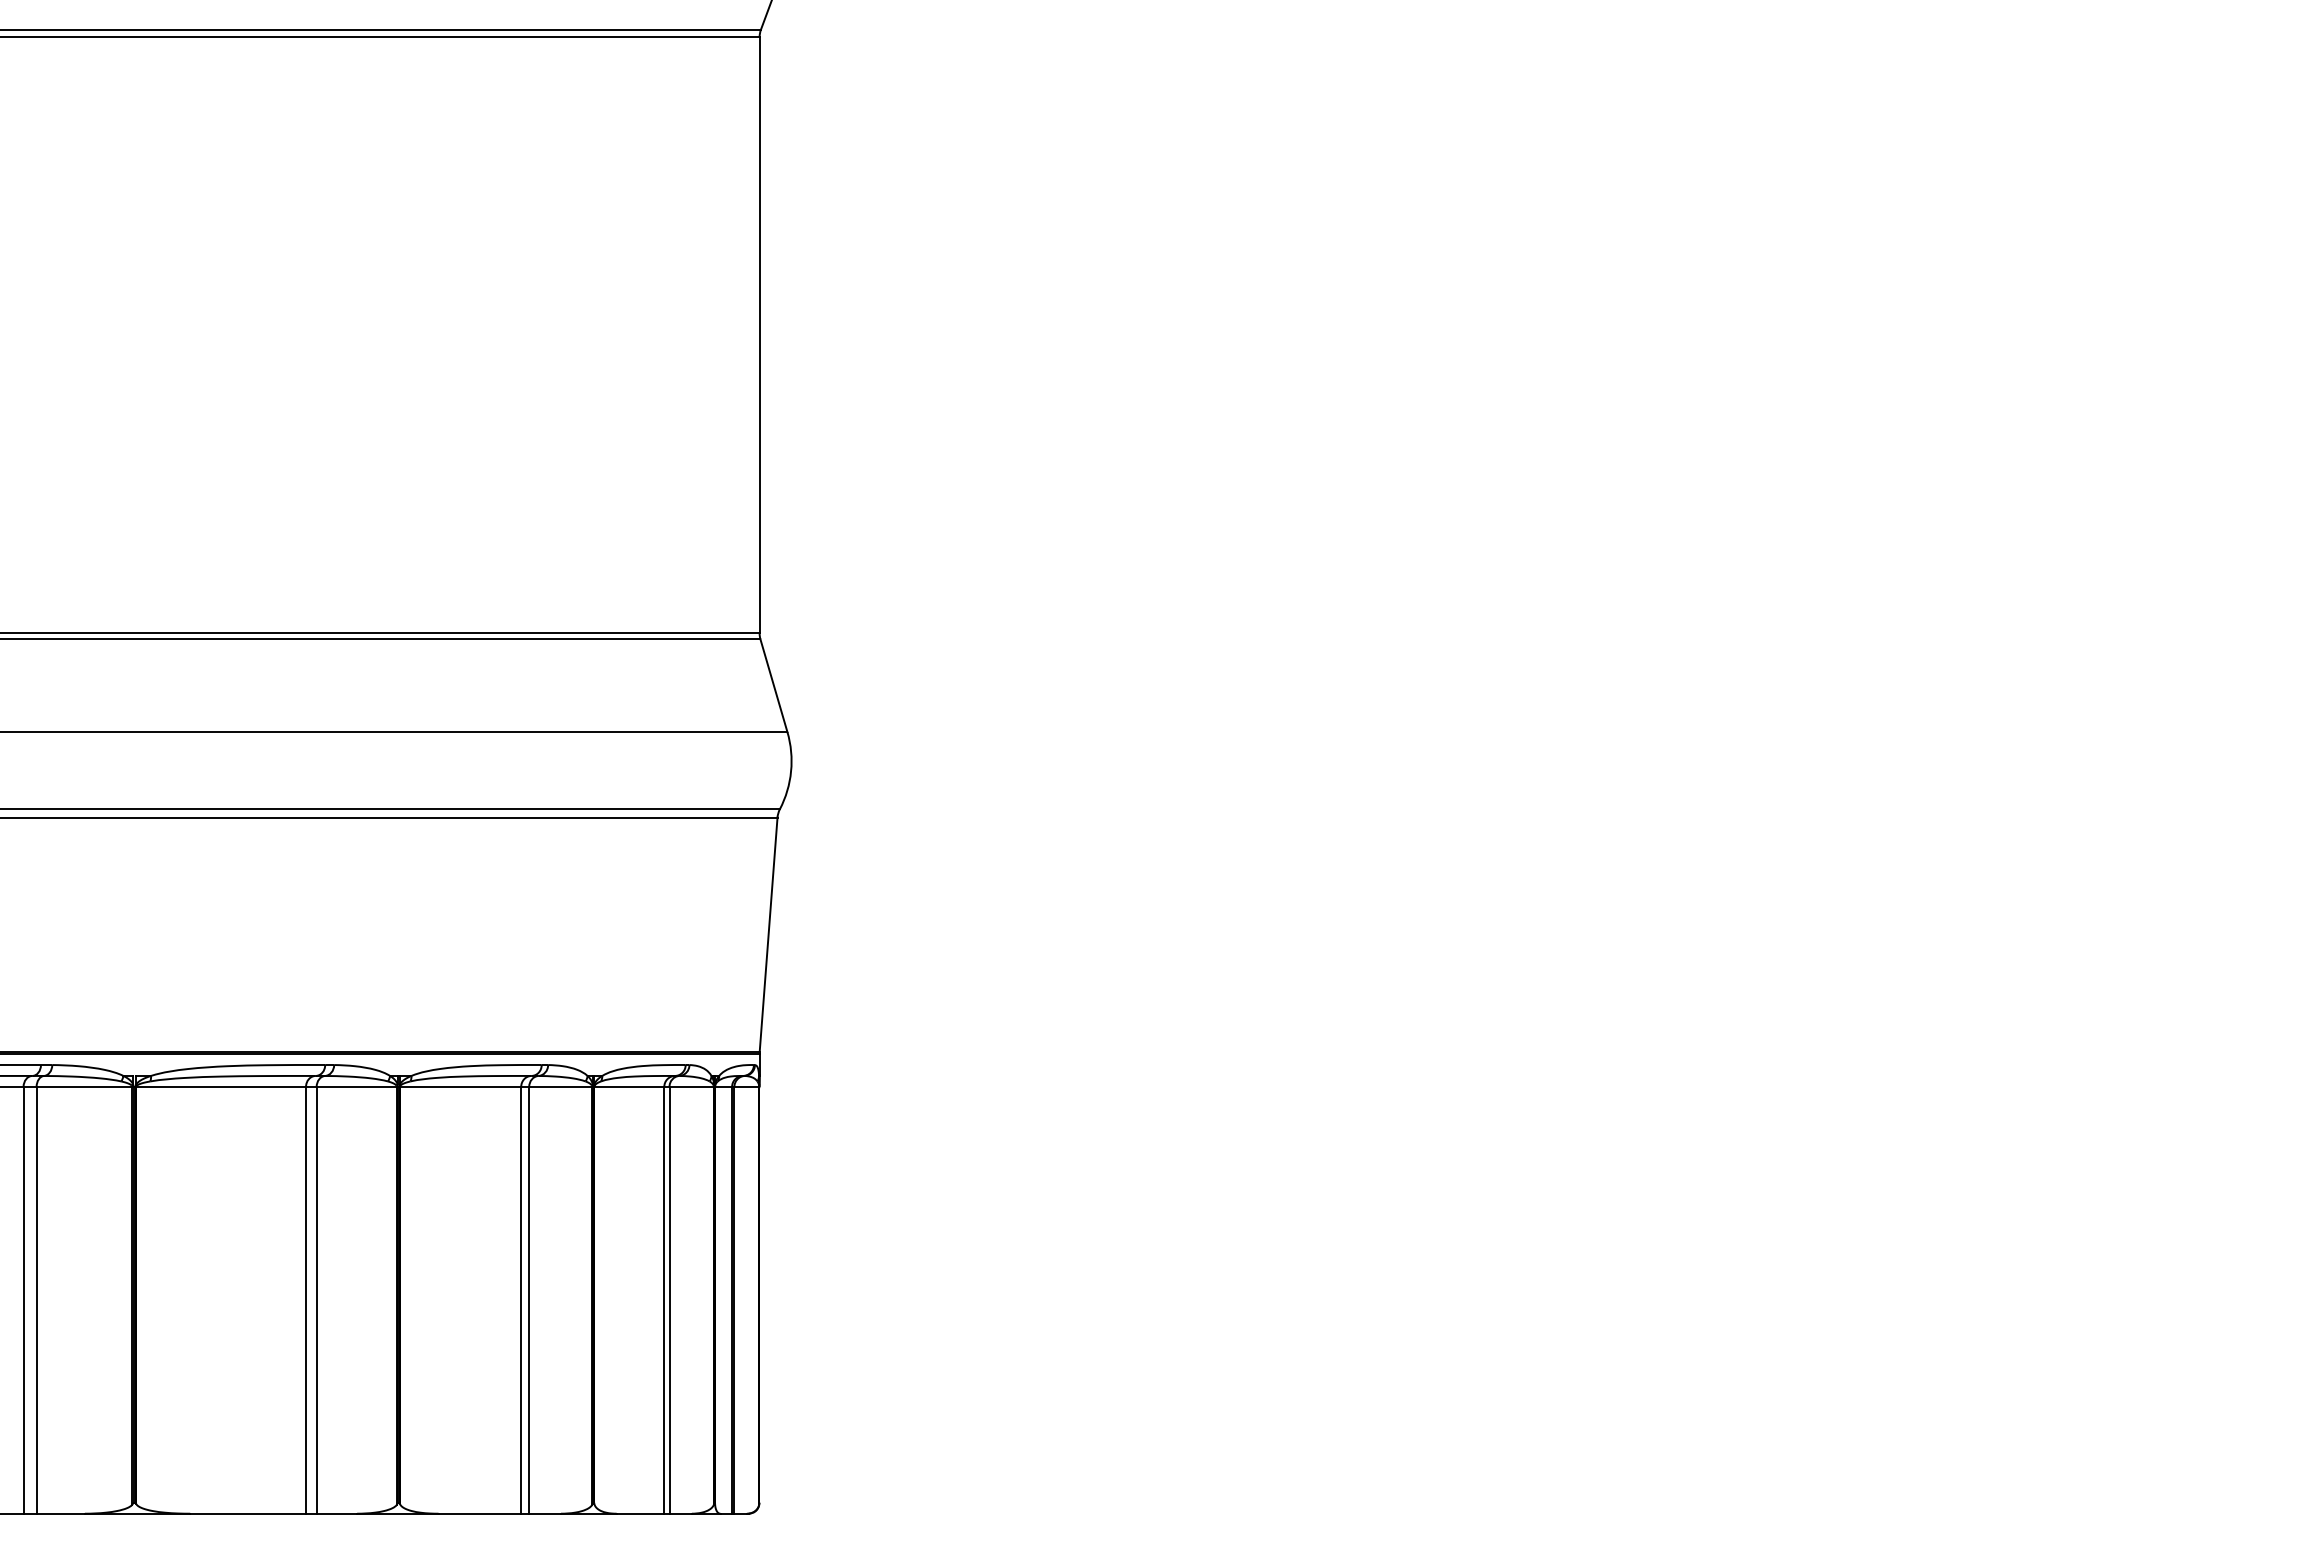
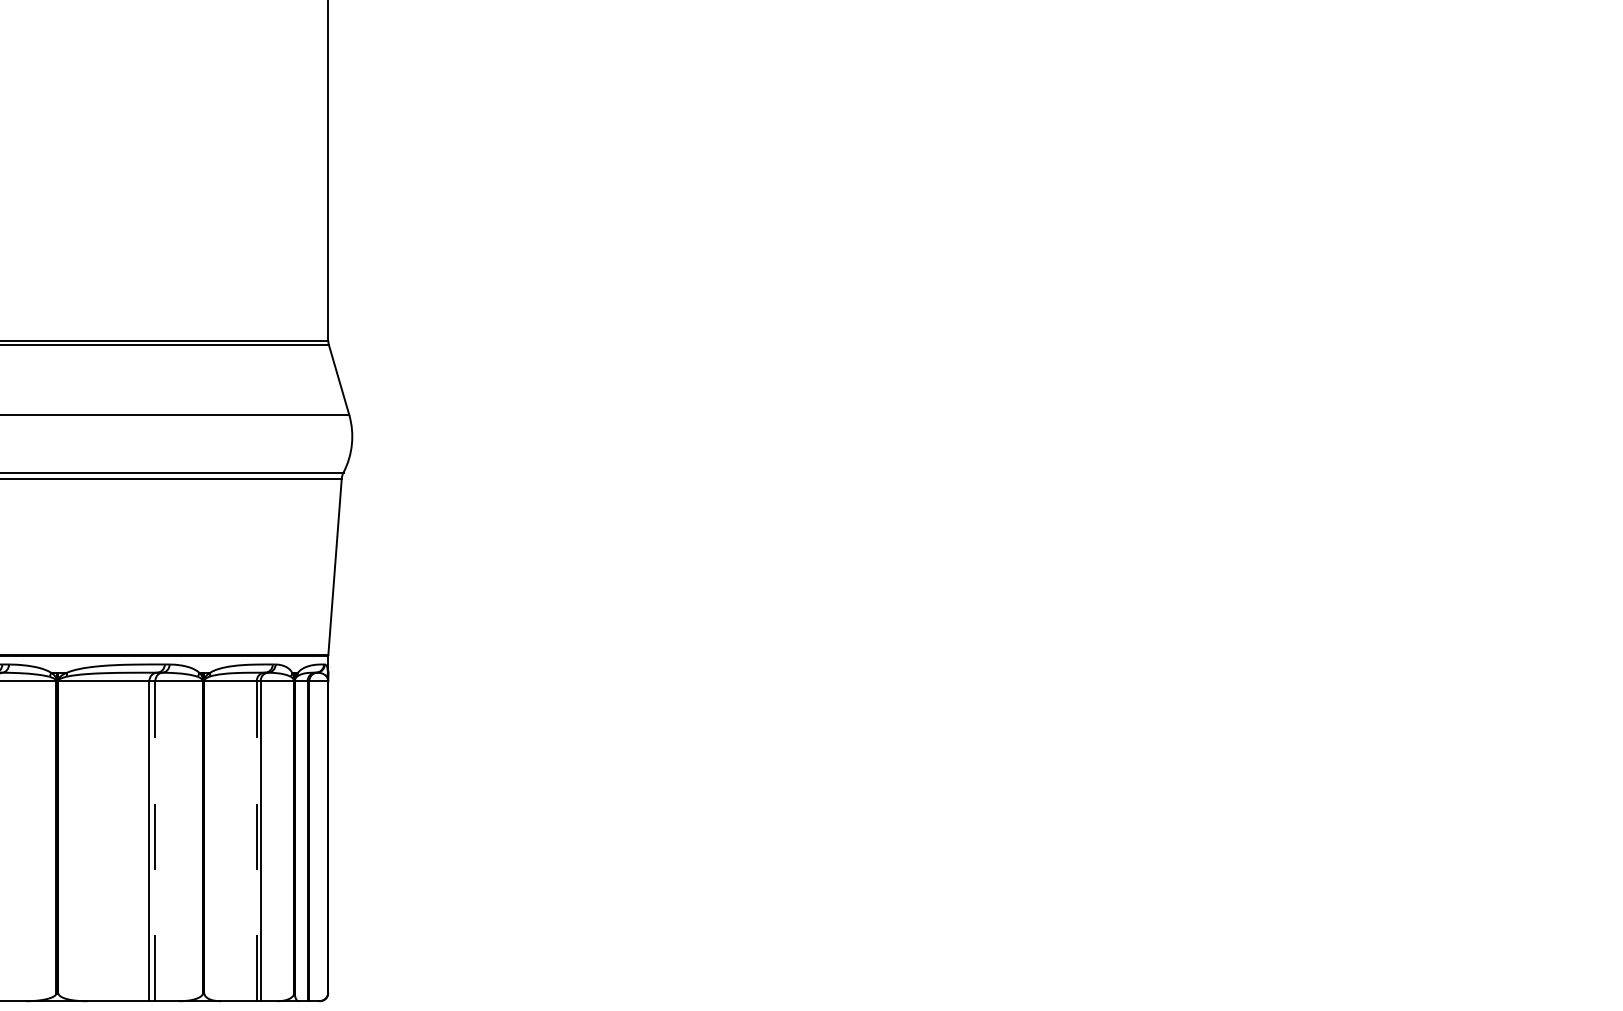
line: (529, 1299) -> (155, 840), solid -> dashed
line: (664, 1299) -> (256, 840), solid -> dashed

